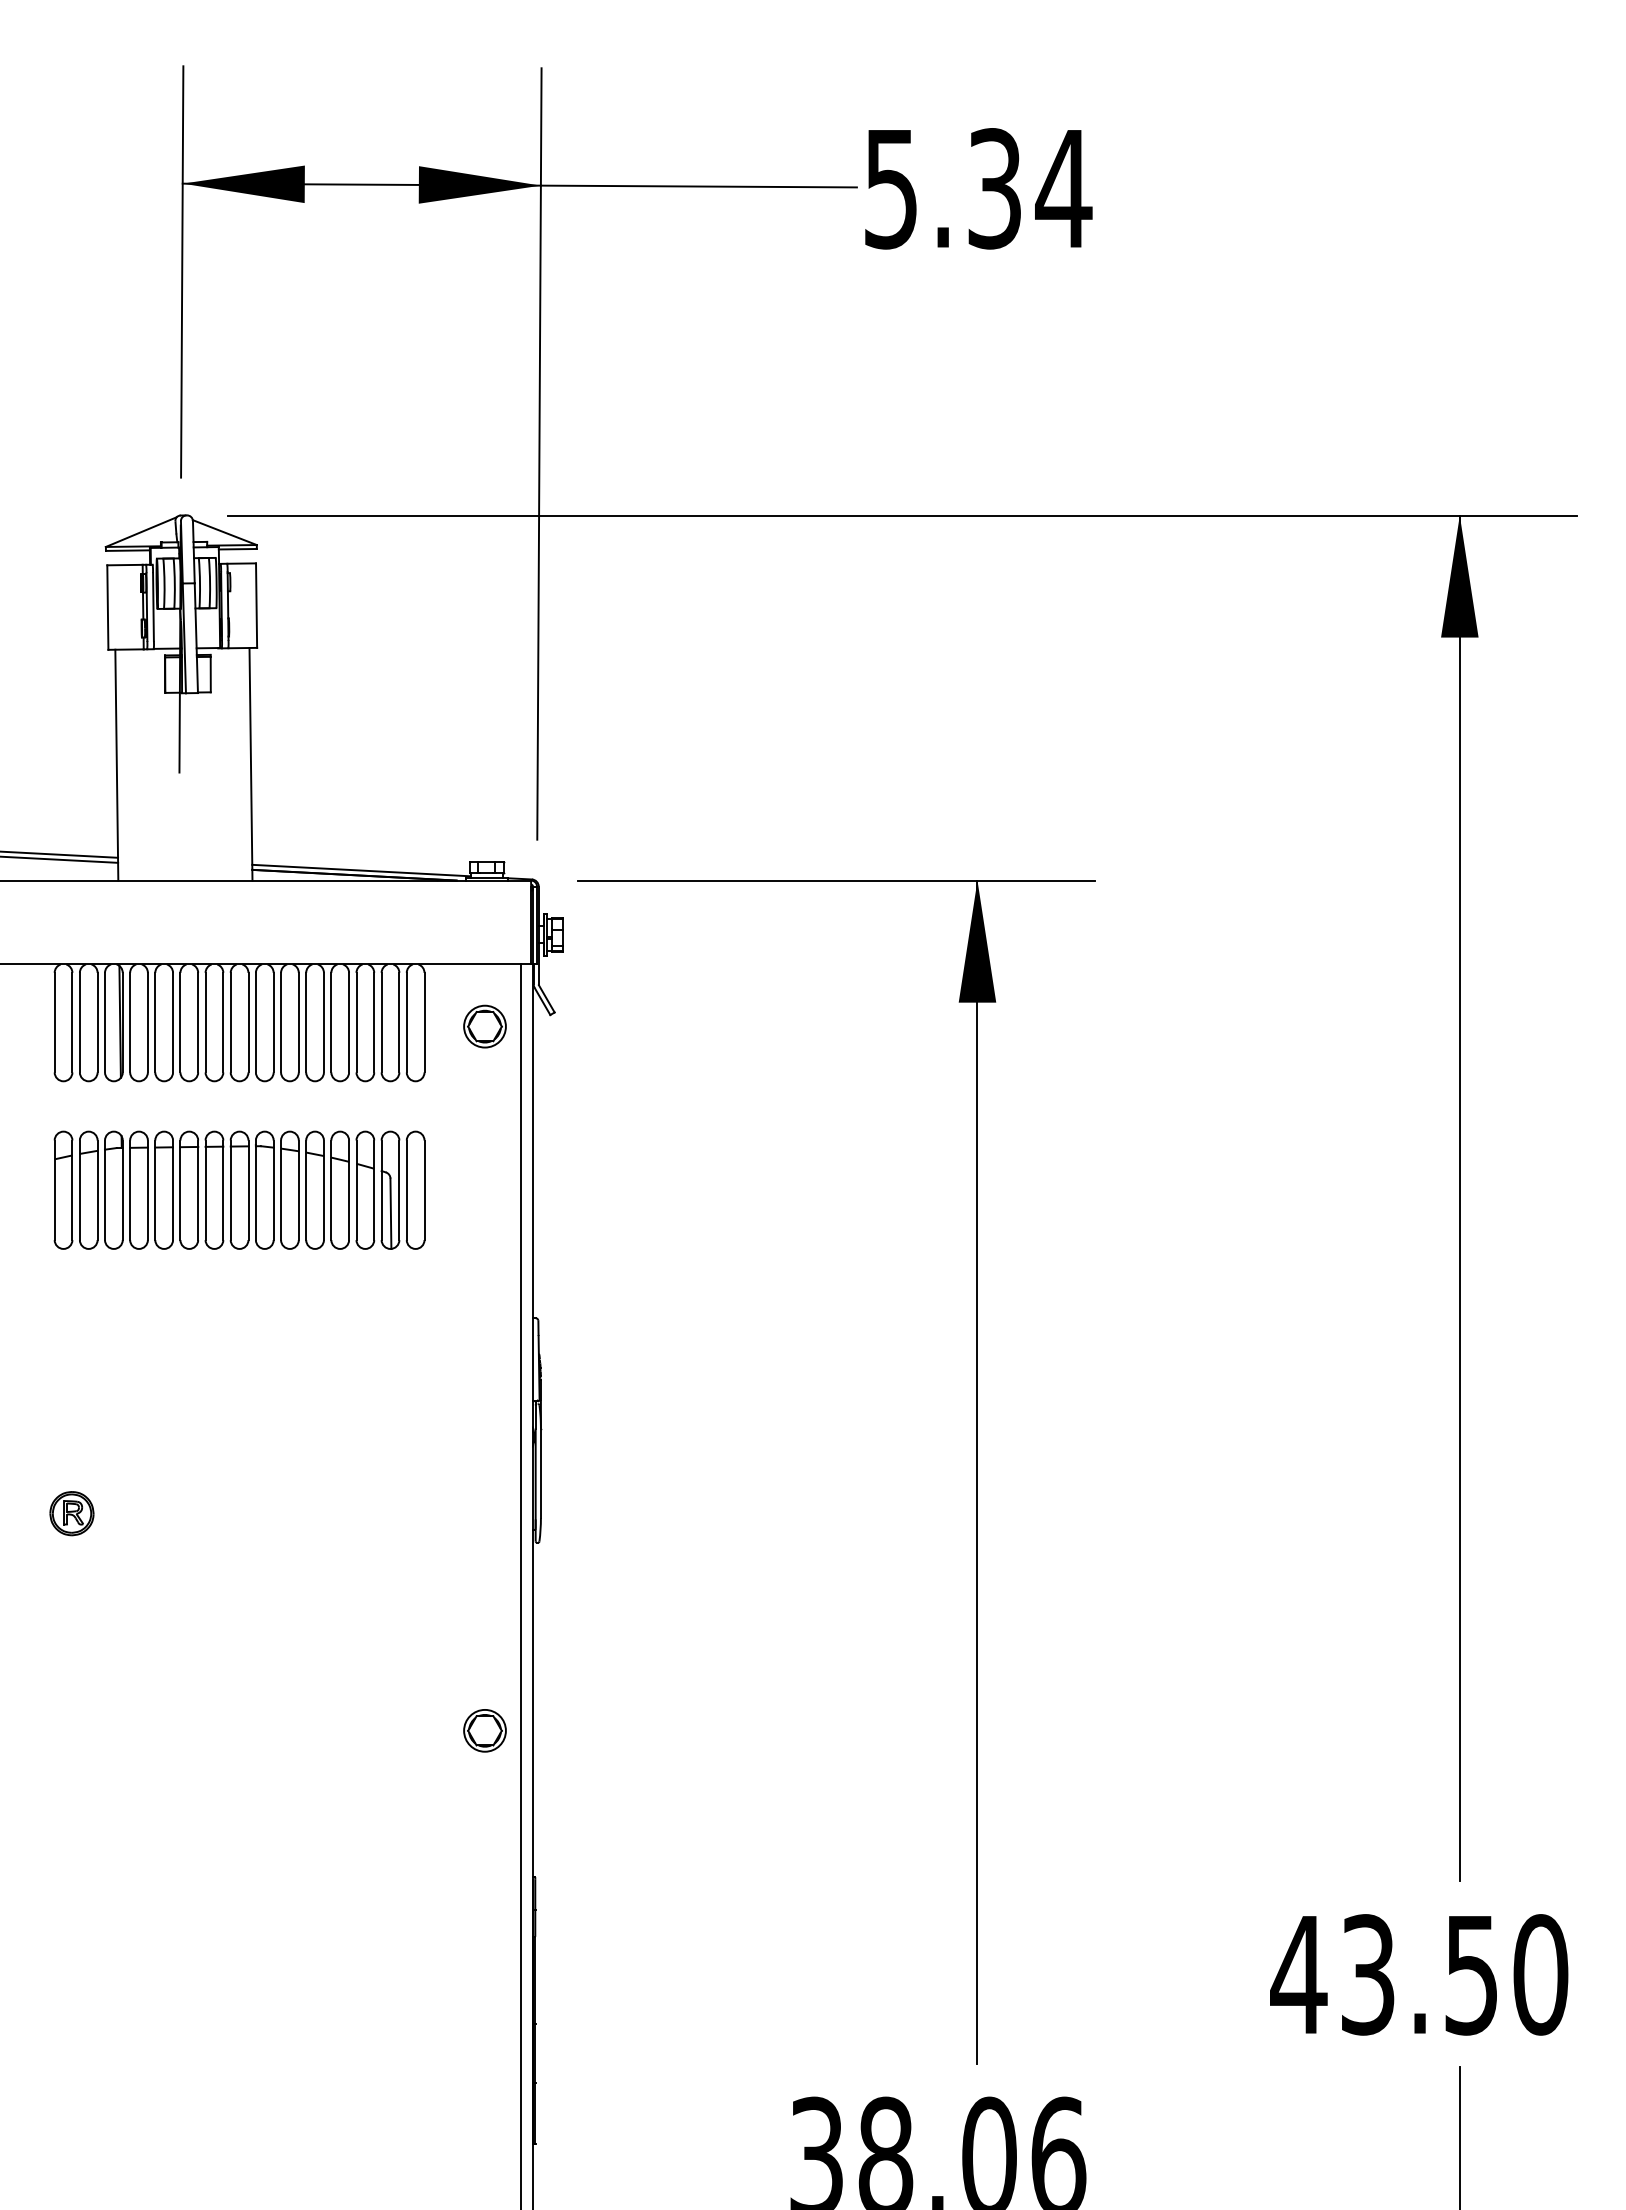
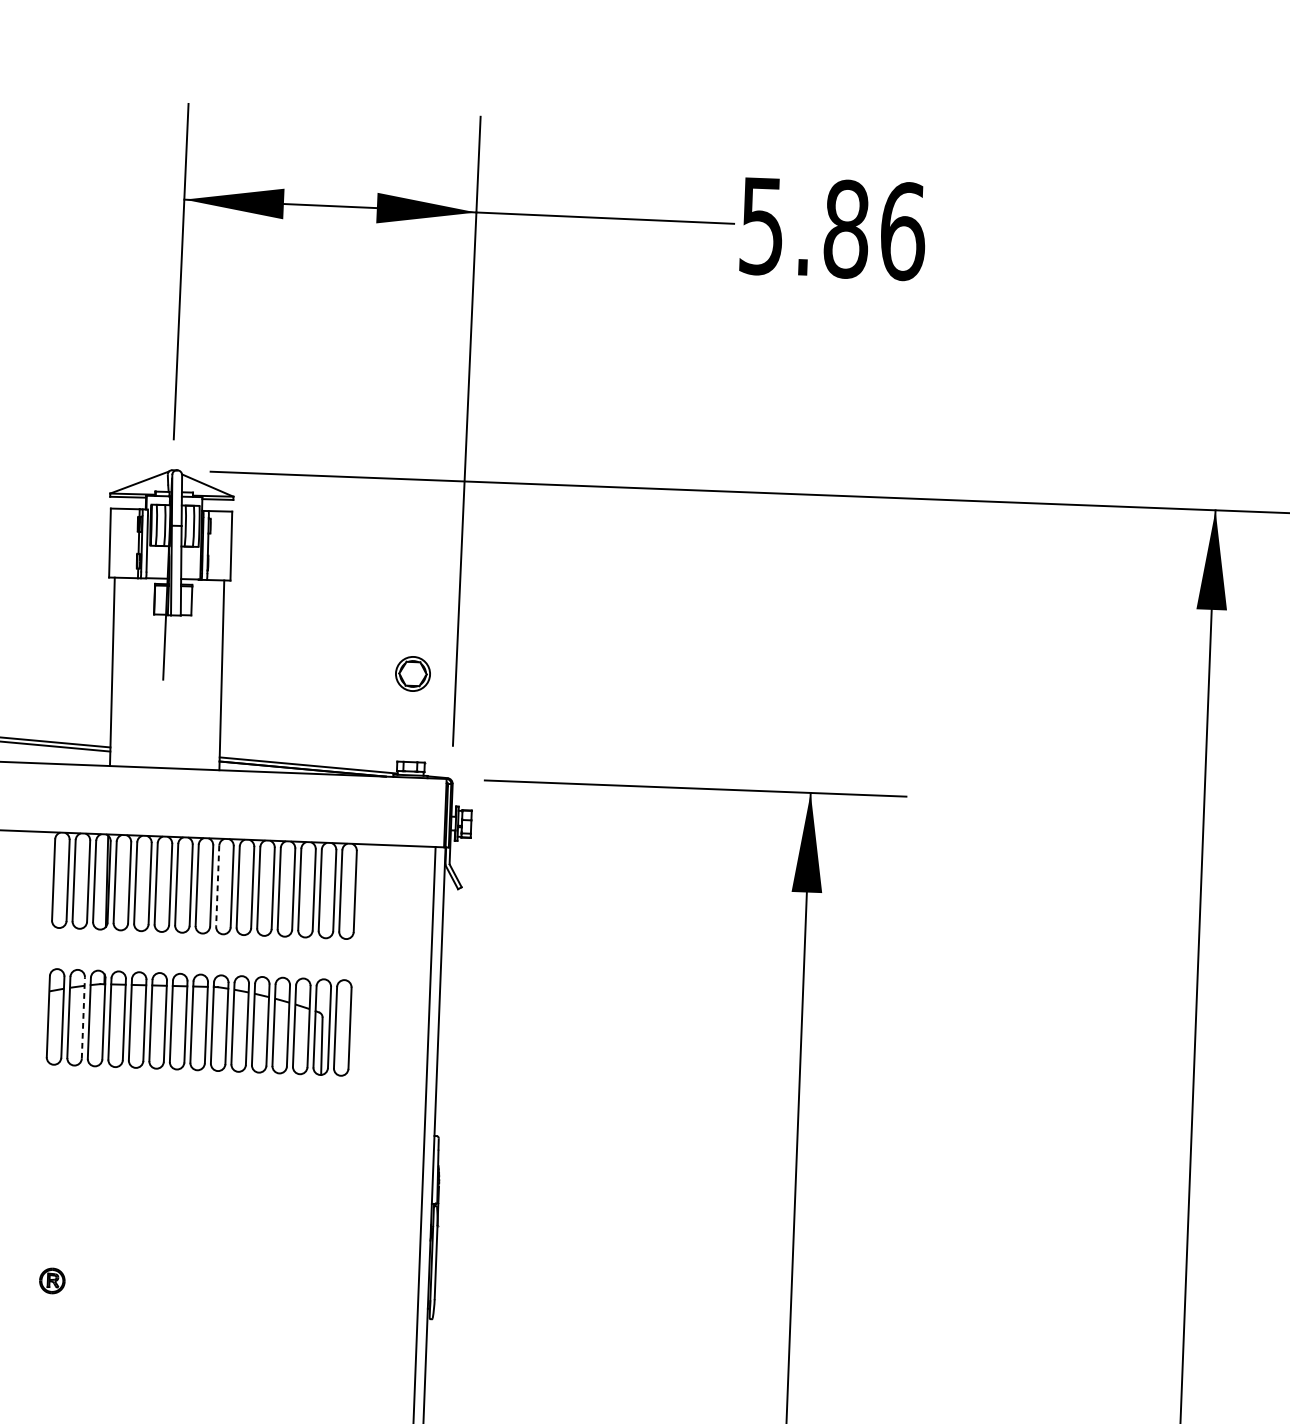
text: (1030, 188) -> (875, 230), 5.34 -> 5.86
line: (255, 1022) -> (217, 886), solid -> dashed
part: (484, 1026) -> (412, 673), moved
line: (97, 1190) -> (83, 1018), solid -> dashed
part: (71, 1513) -> (51, 1280), size x0.7

